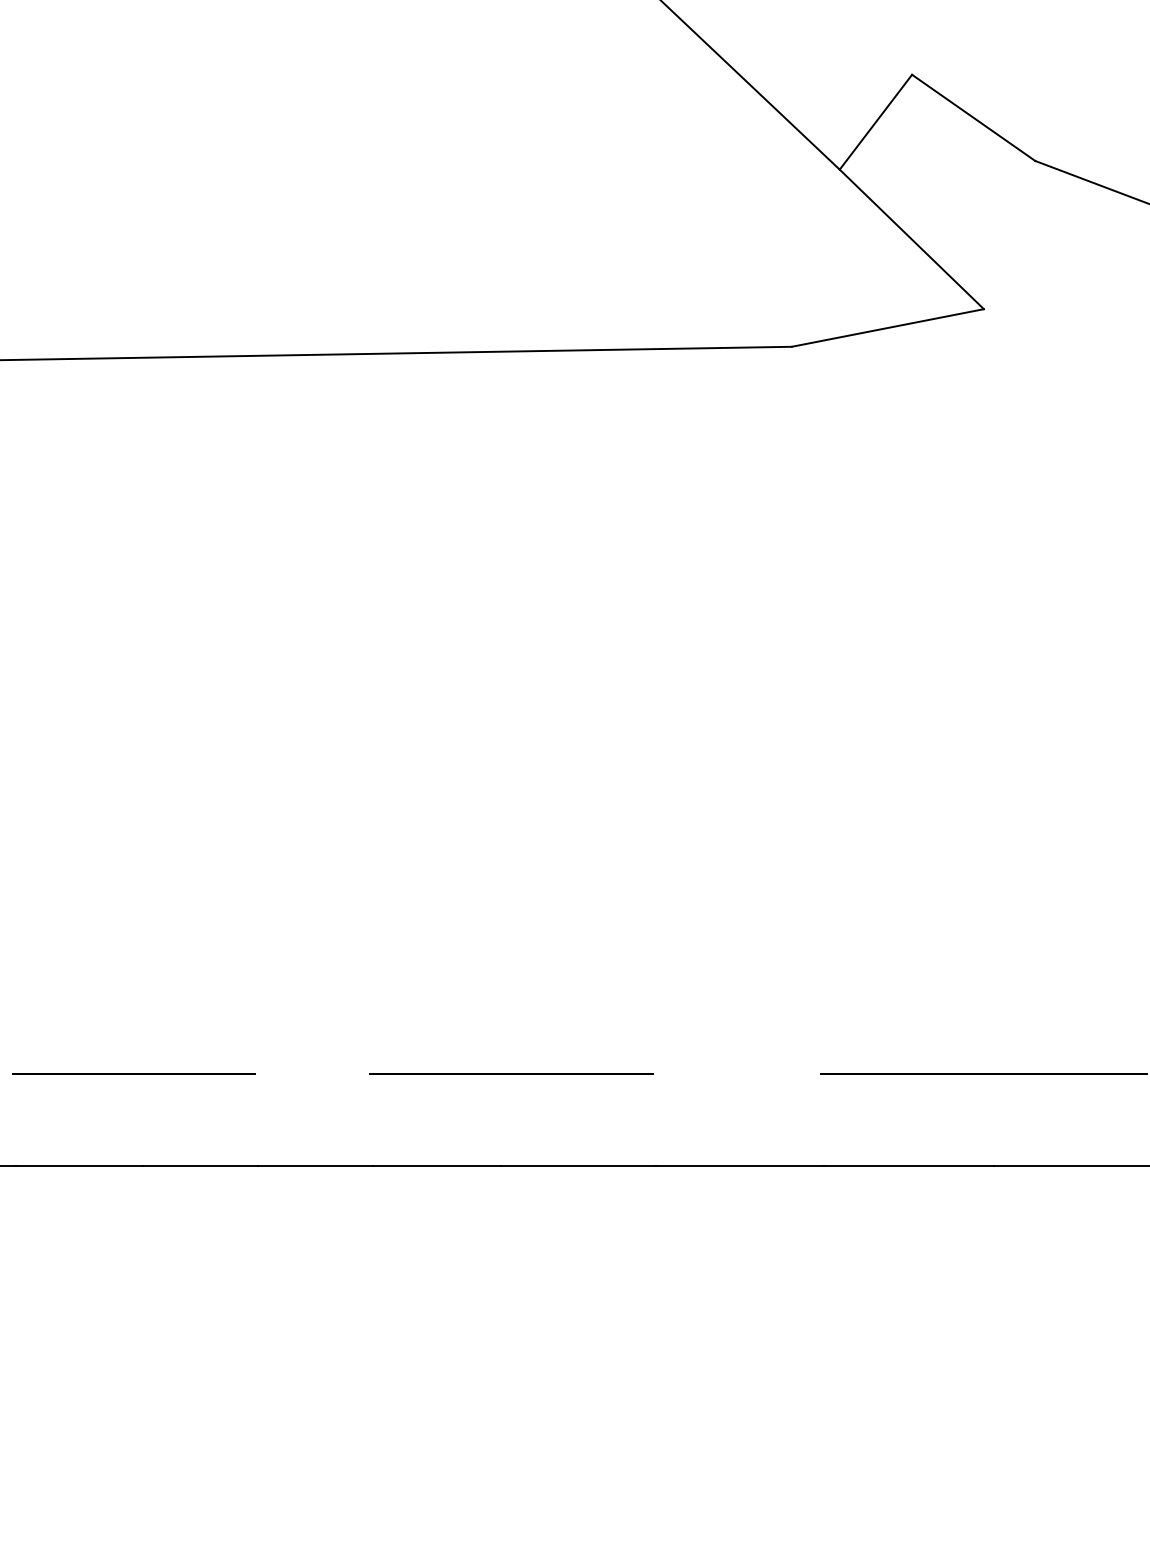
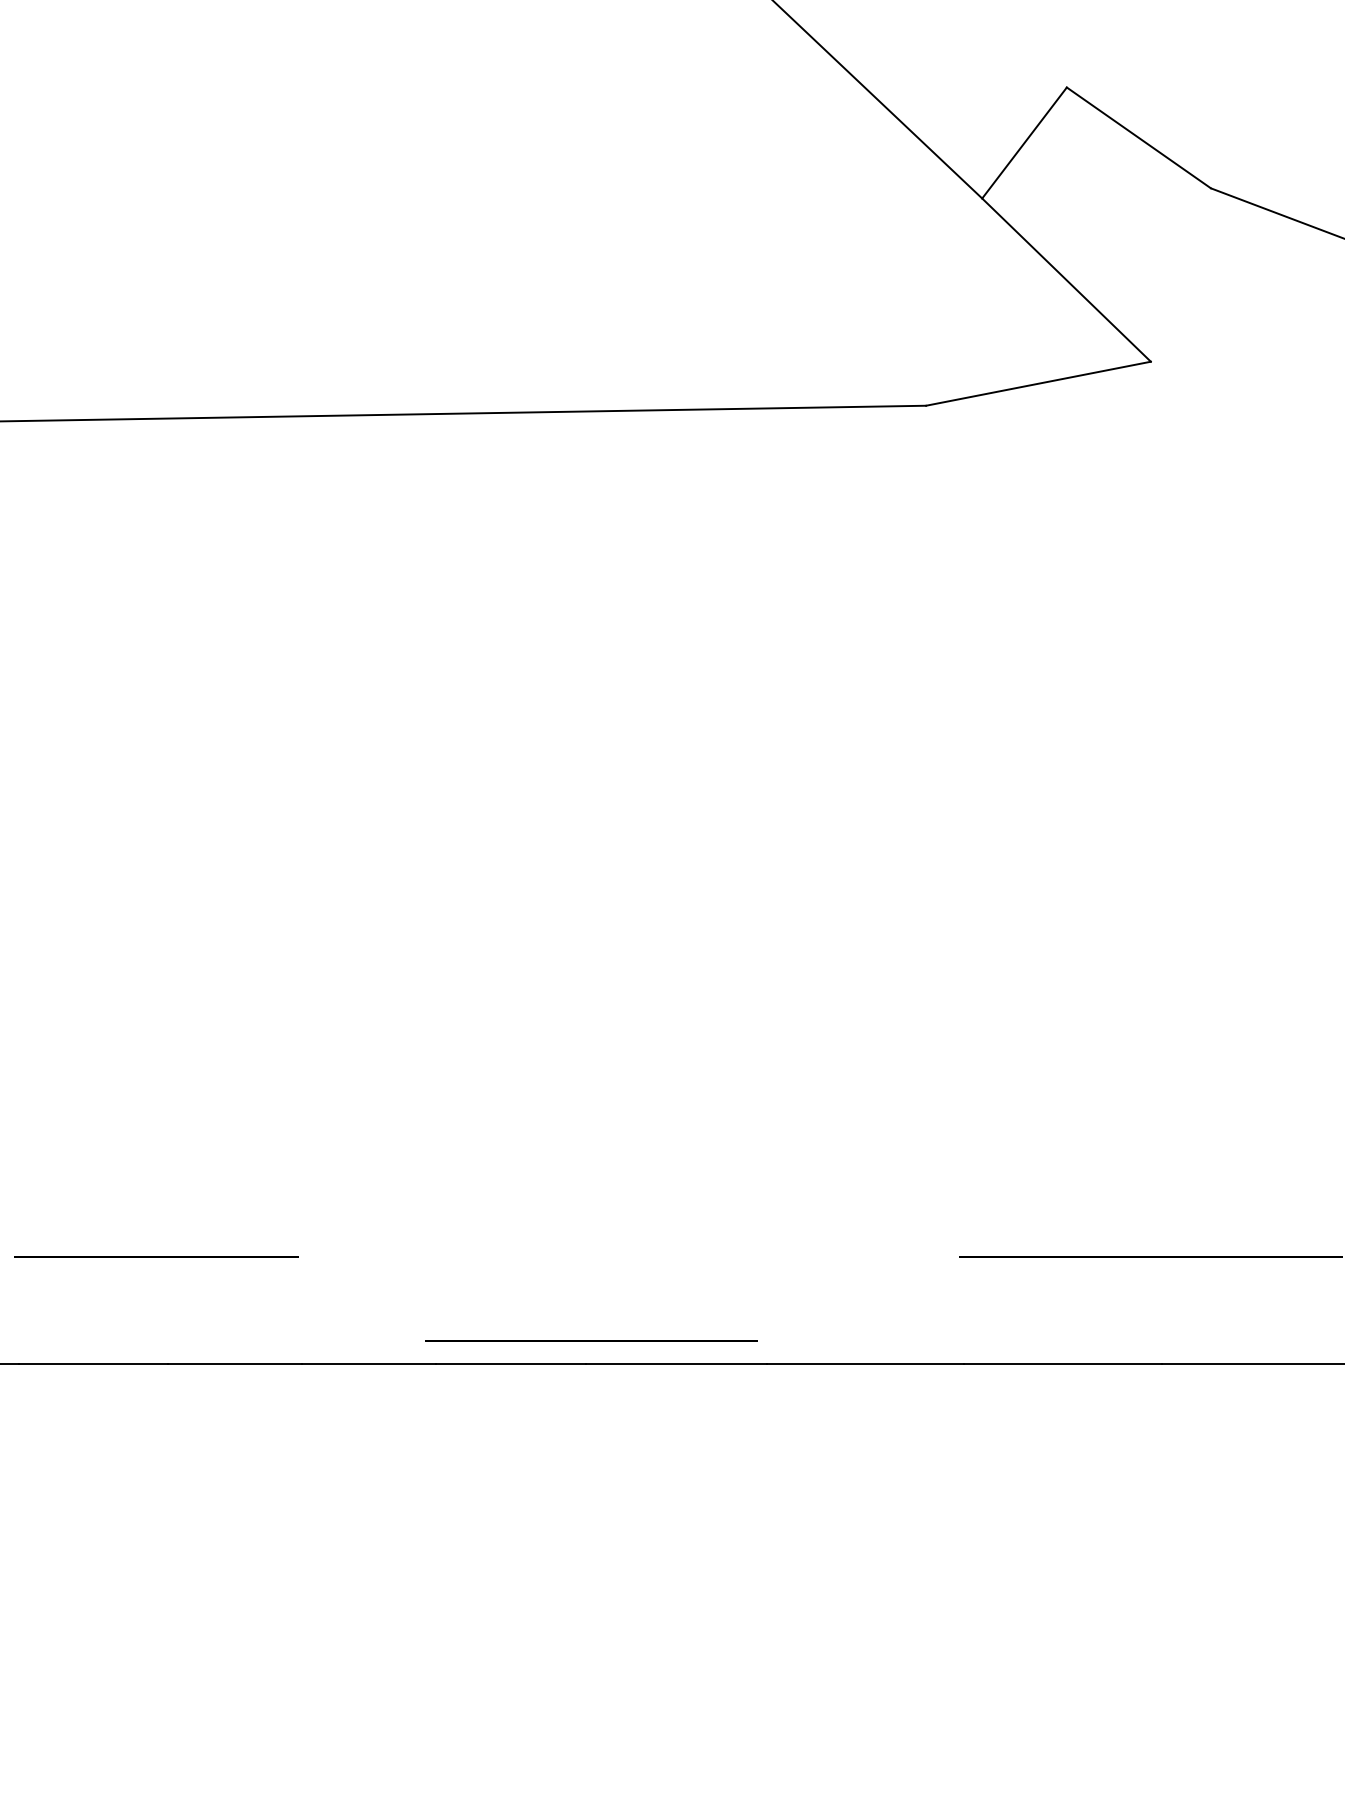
line: (510, 1074) -> (591, 1340), moved

